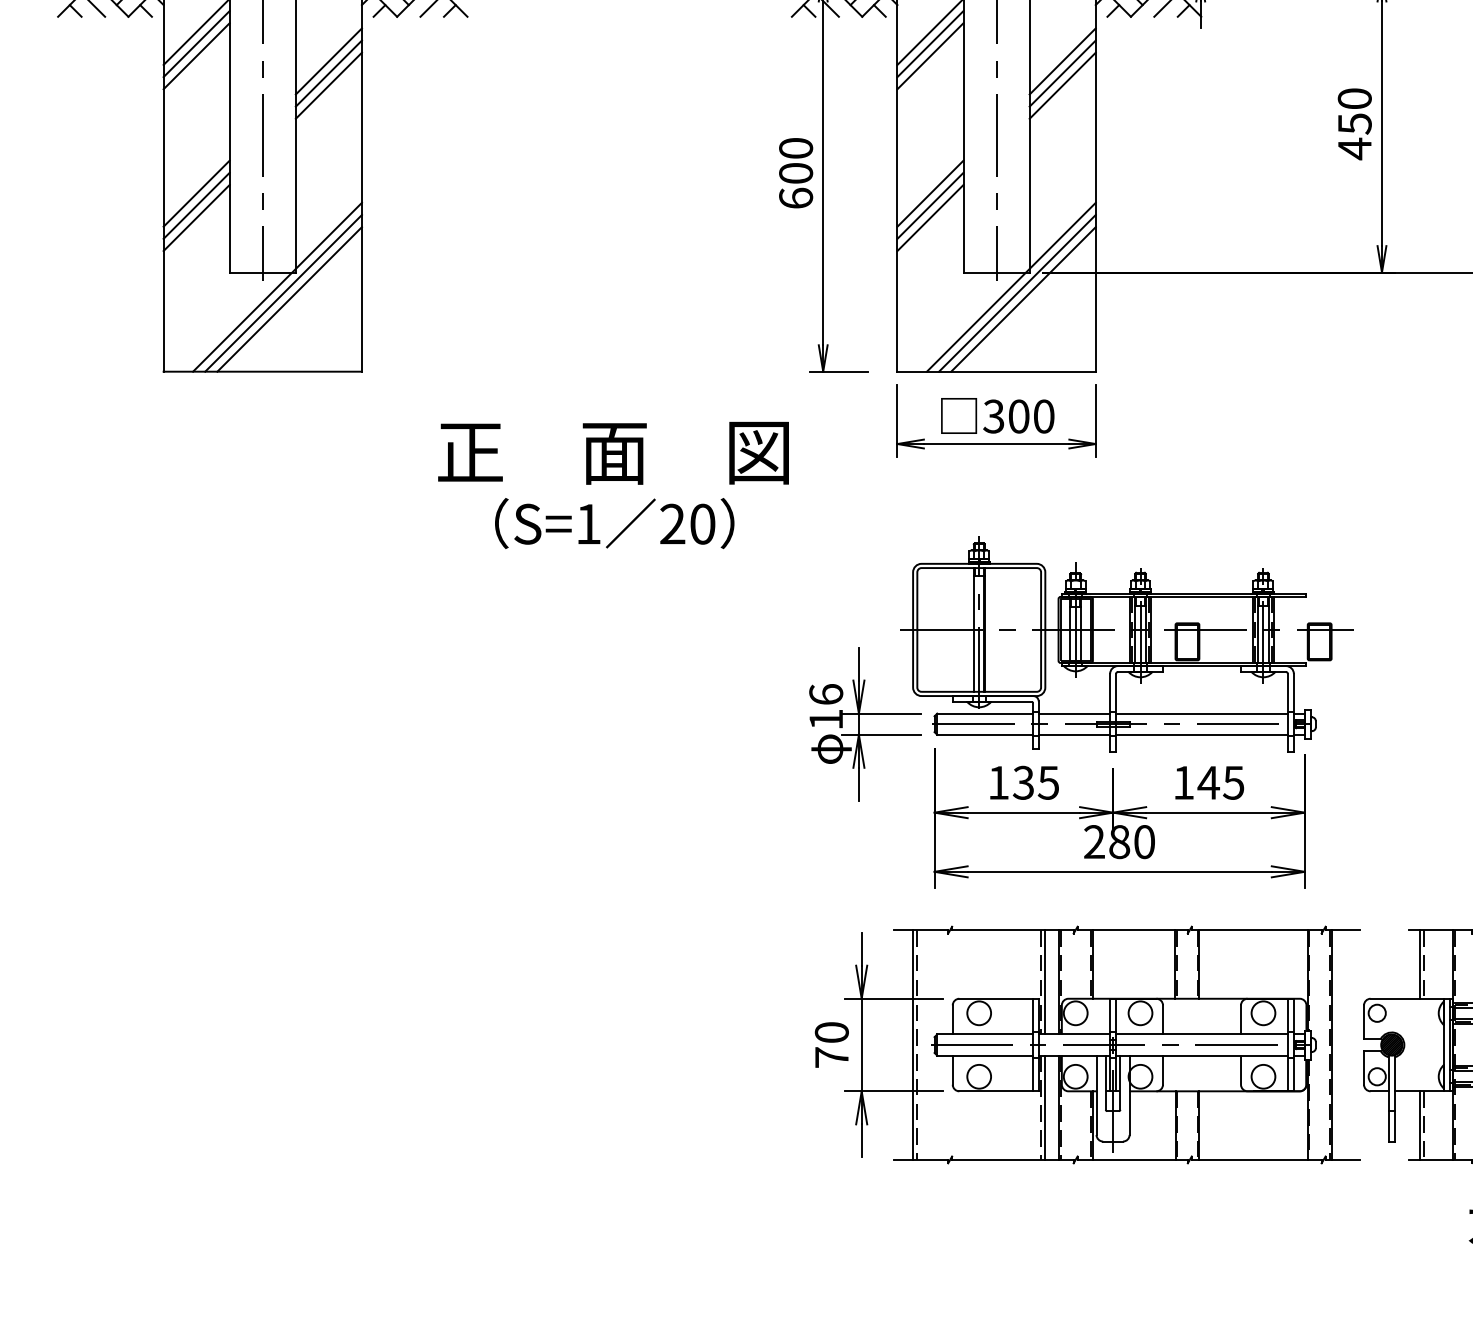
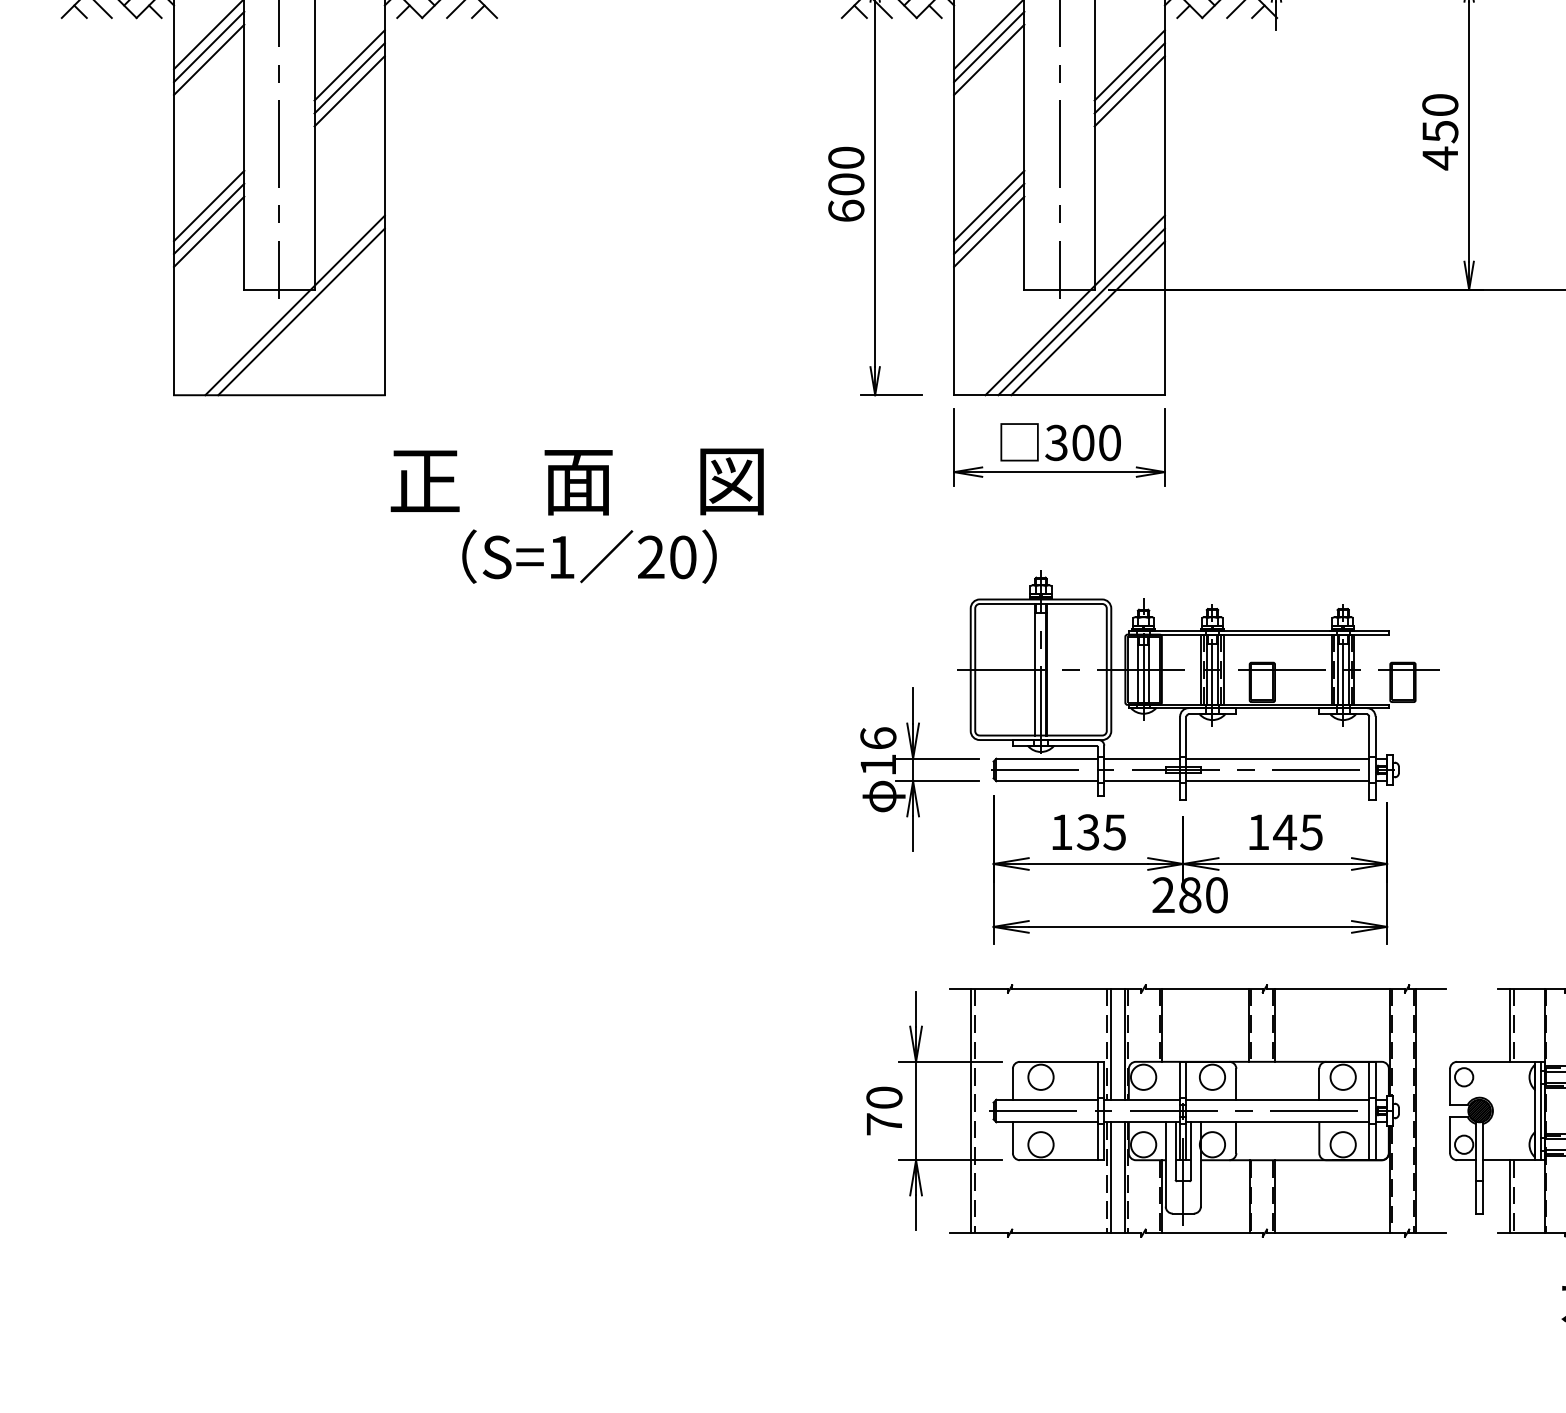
line: (289, 299) -> (307, 318), removed
text: (612, 452) -> (576, 481), moved
text: (614, 523) -> (589, 556), moved

